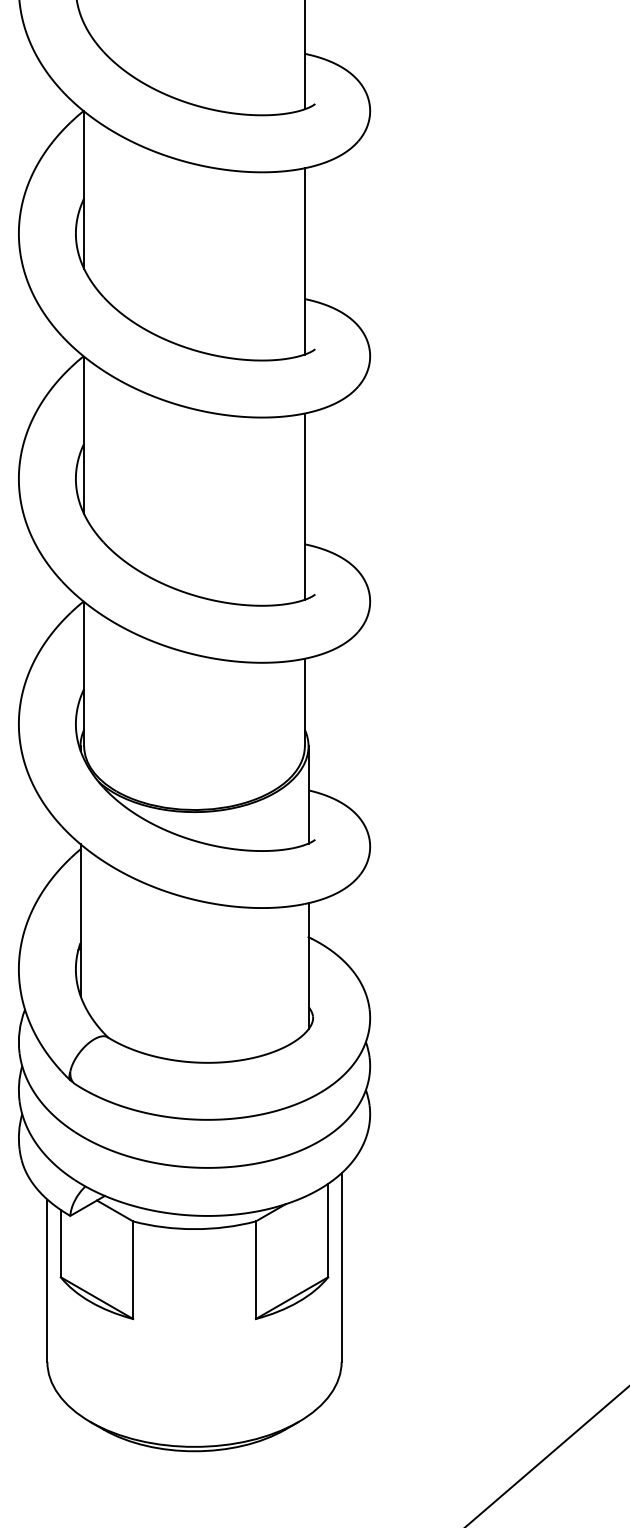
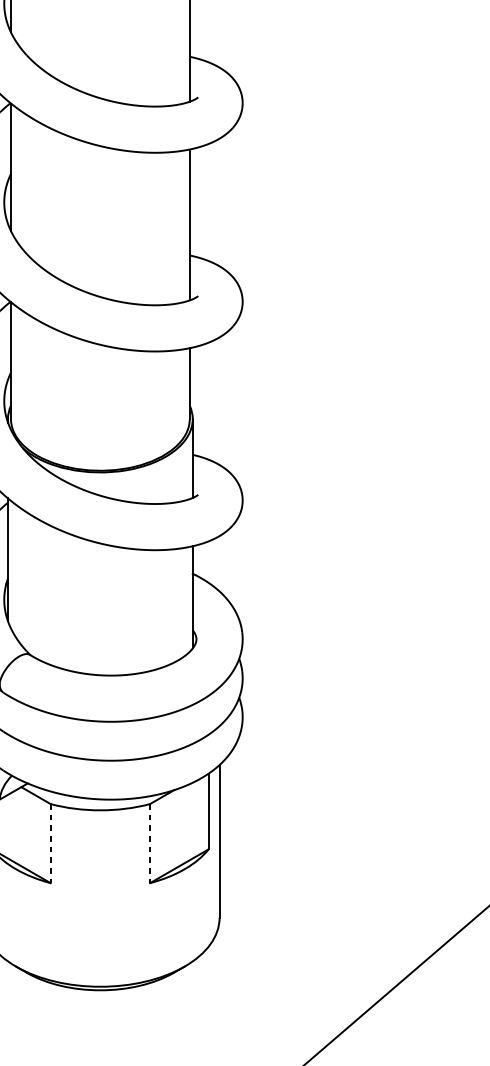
line: (133, 1270) -> (50, 843), solid -> dashed
line: (255, 1270) -> (149, 843), solid -> dashed

